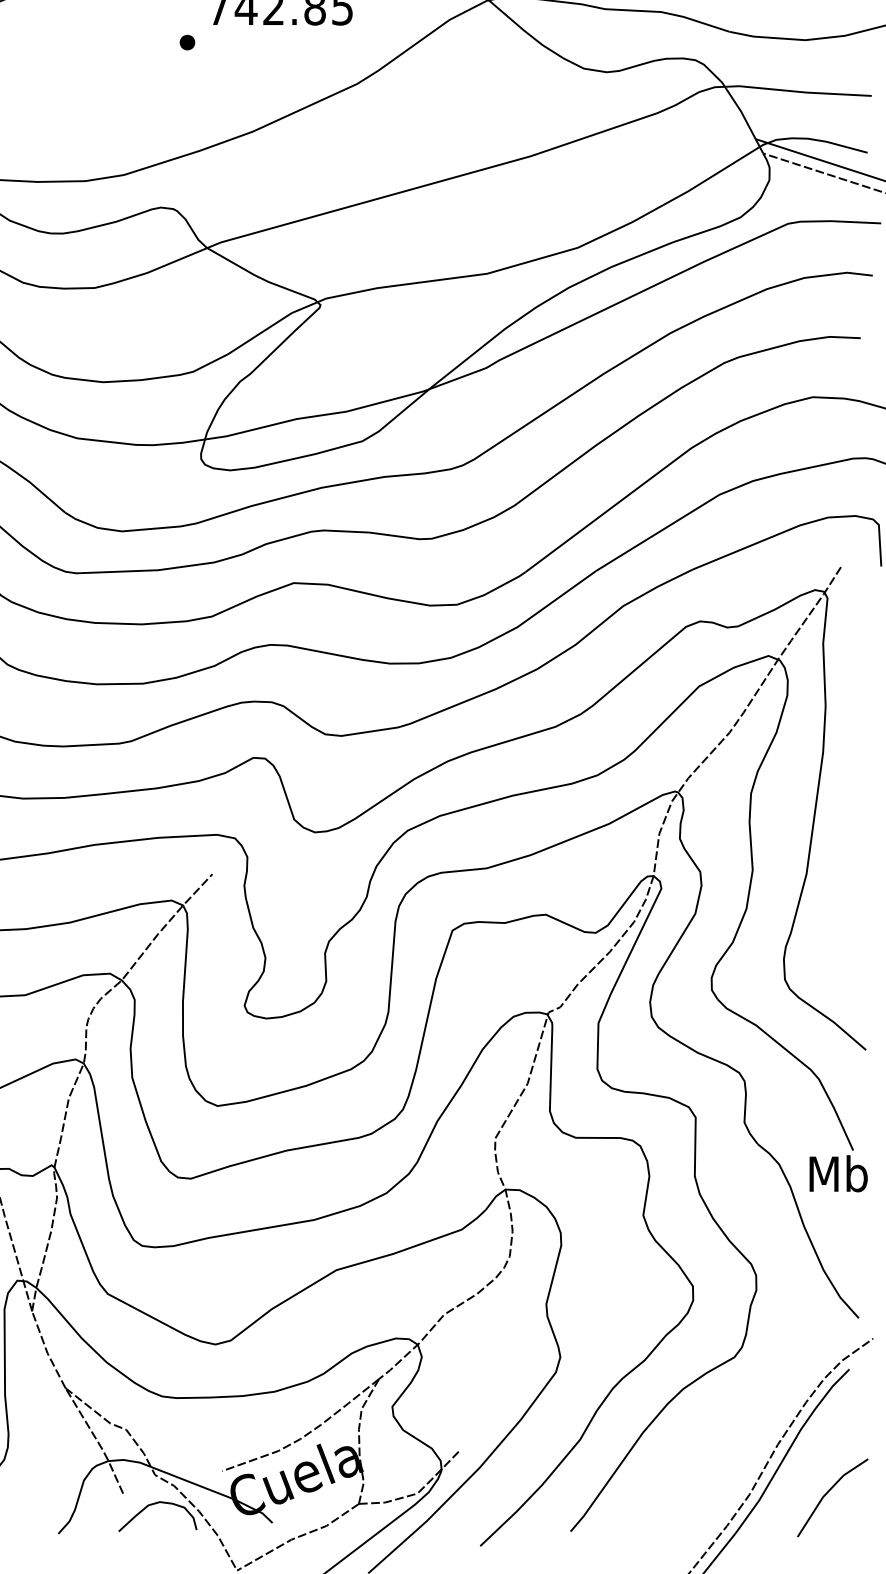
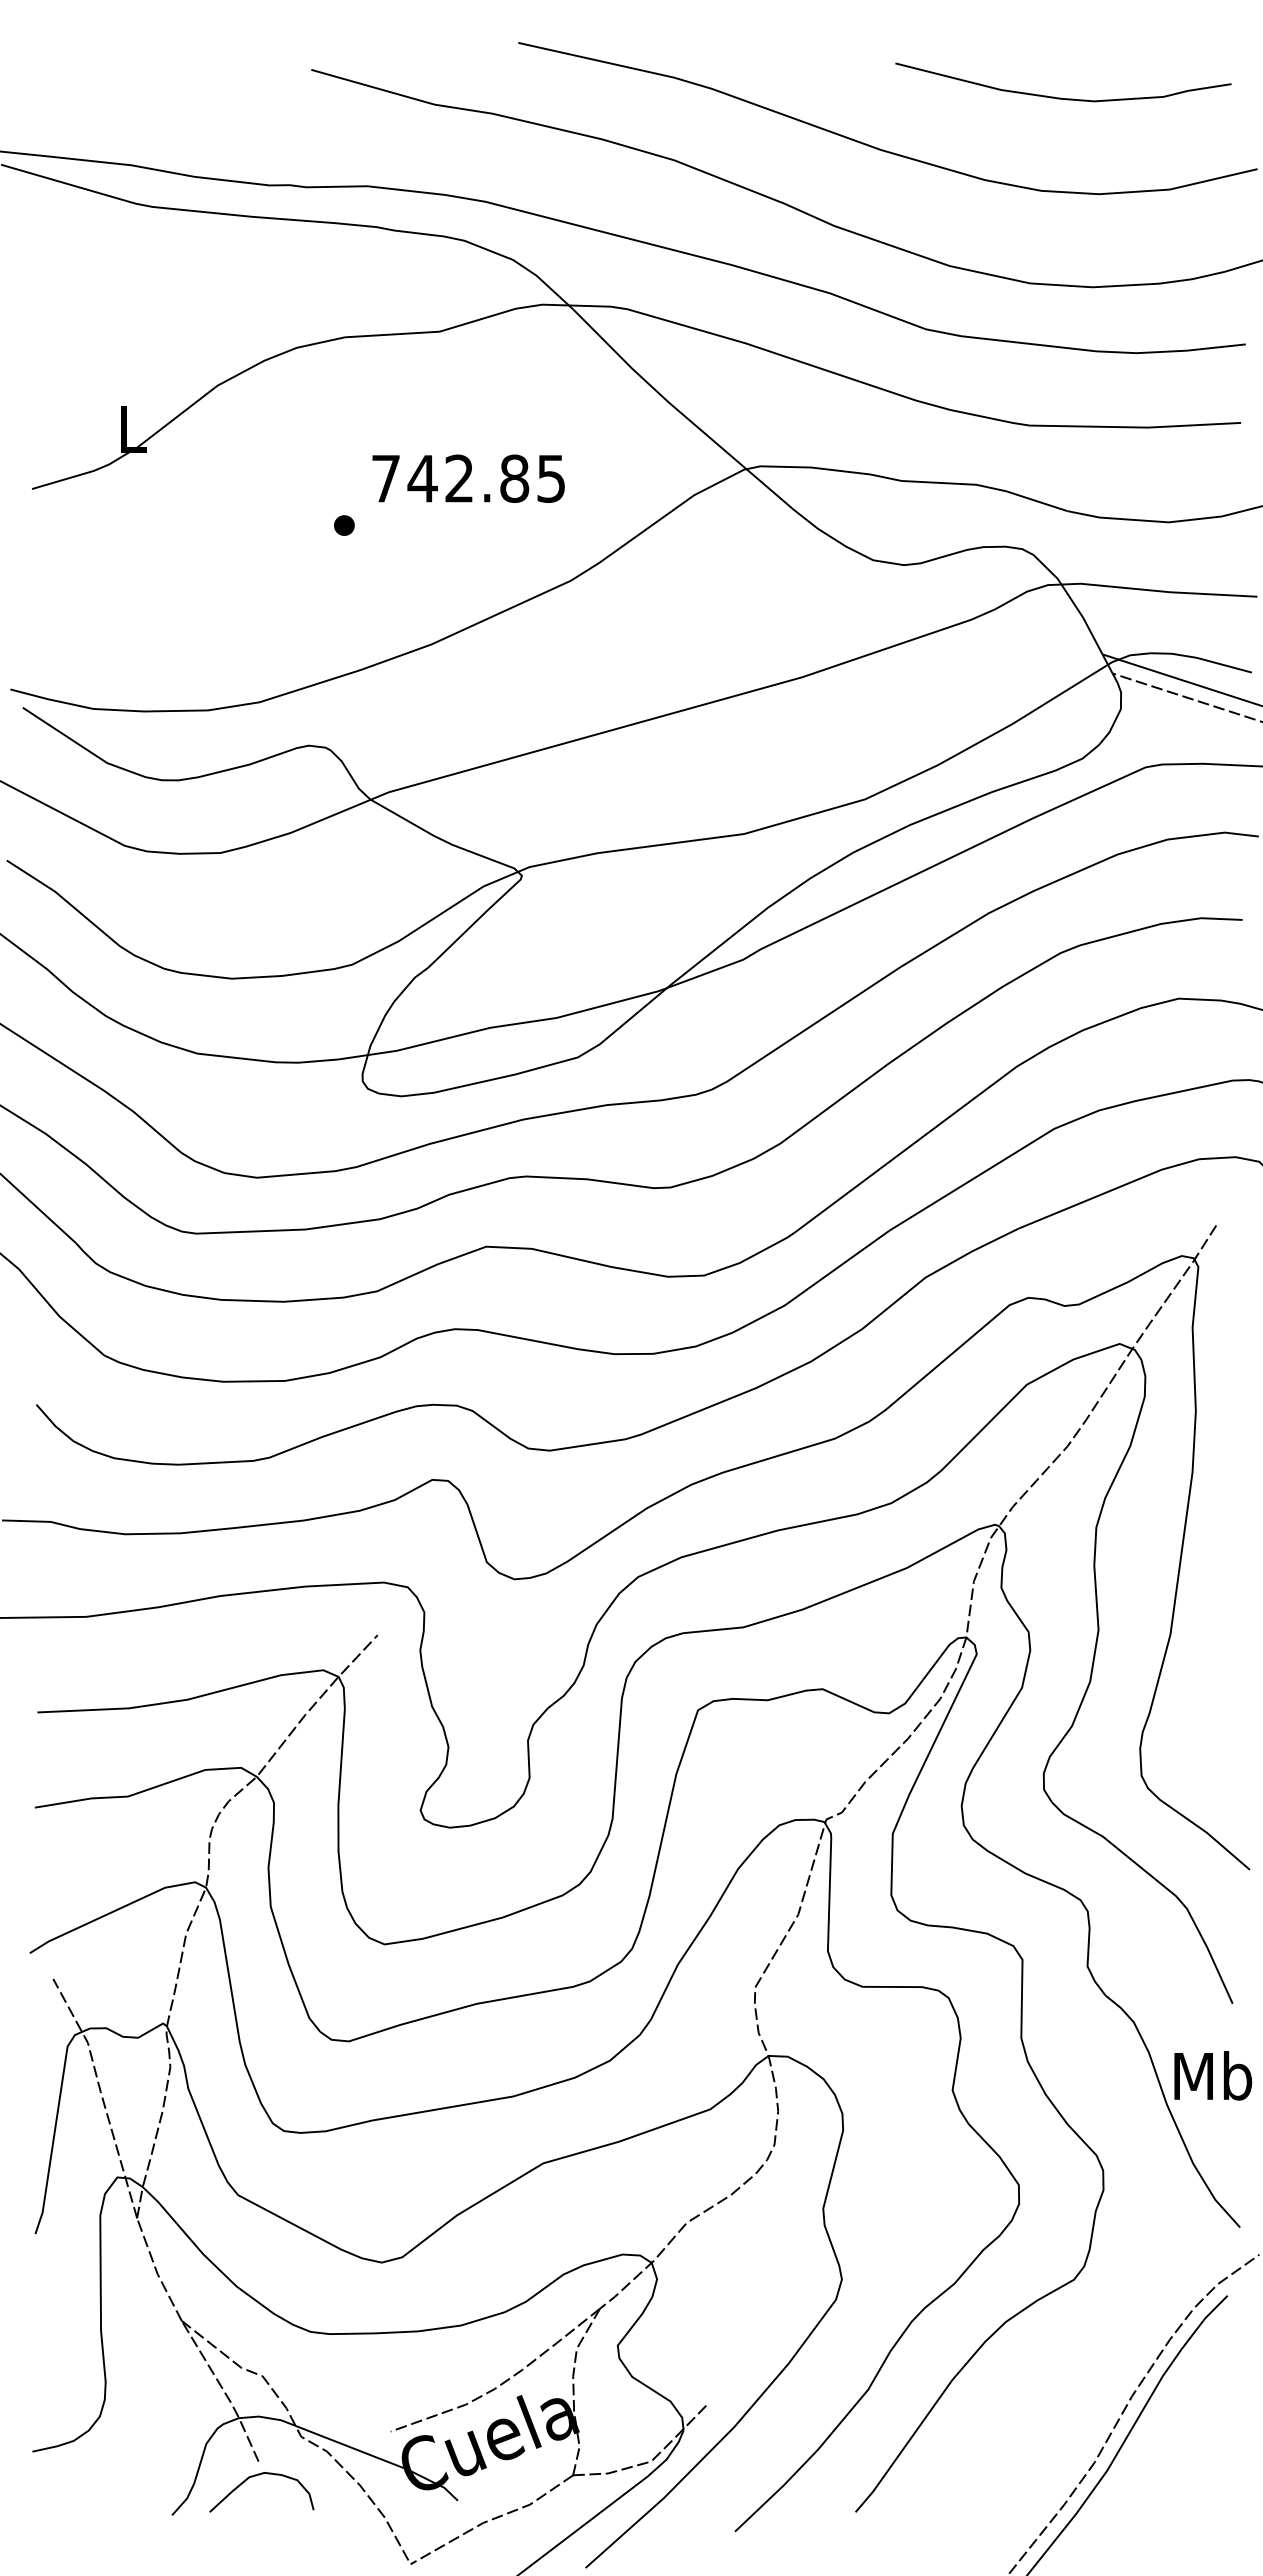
text: (838, 1173) -> (1213, 2075), moved
line: (828, 1492) -> (1199, 2460), removed
curve: (153, 1504) -> (256, 2476), moved

